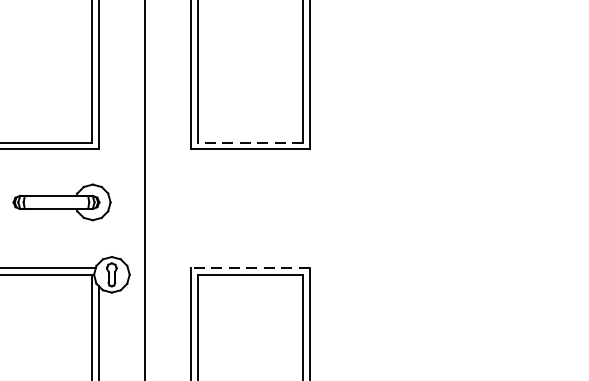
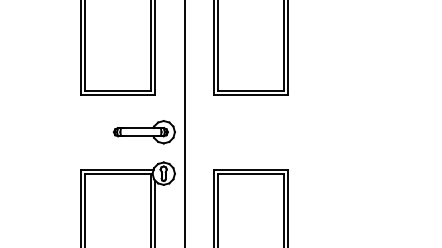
line: (249, 142) -> (250, 90), dashed -> solid
part: (62, 202) -> (144, 132), moved
line: (249, 268) -> (250, 169), dashed -> solid

